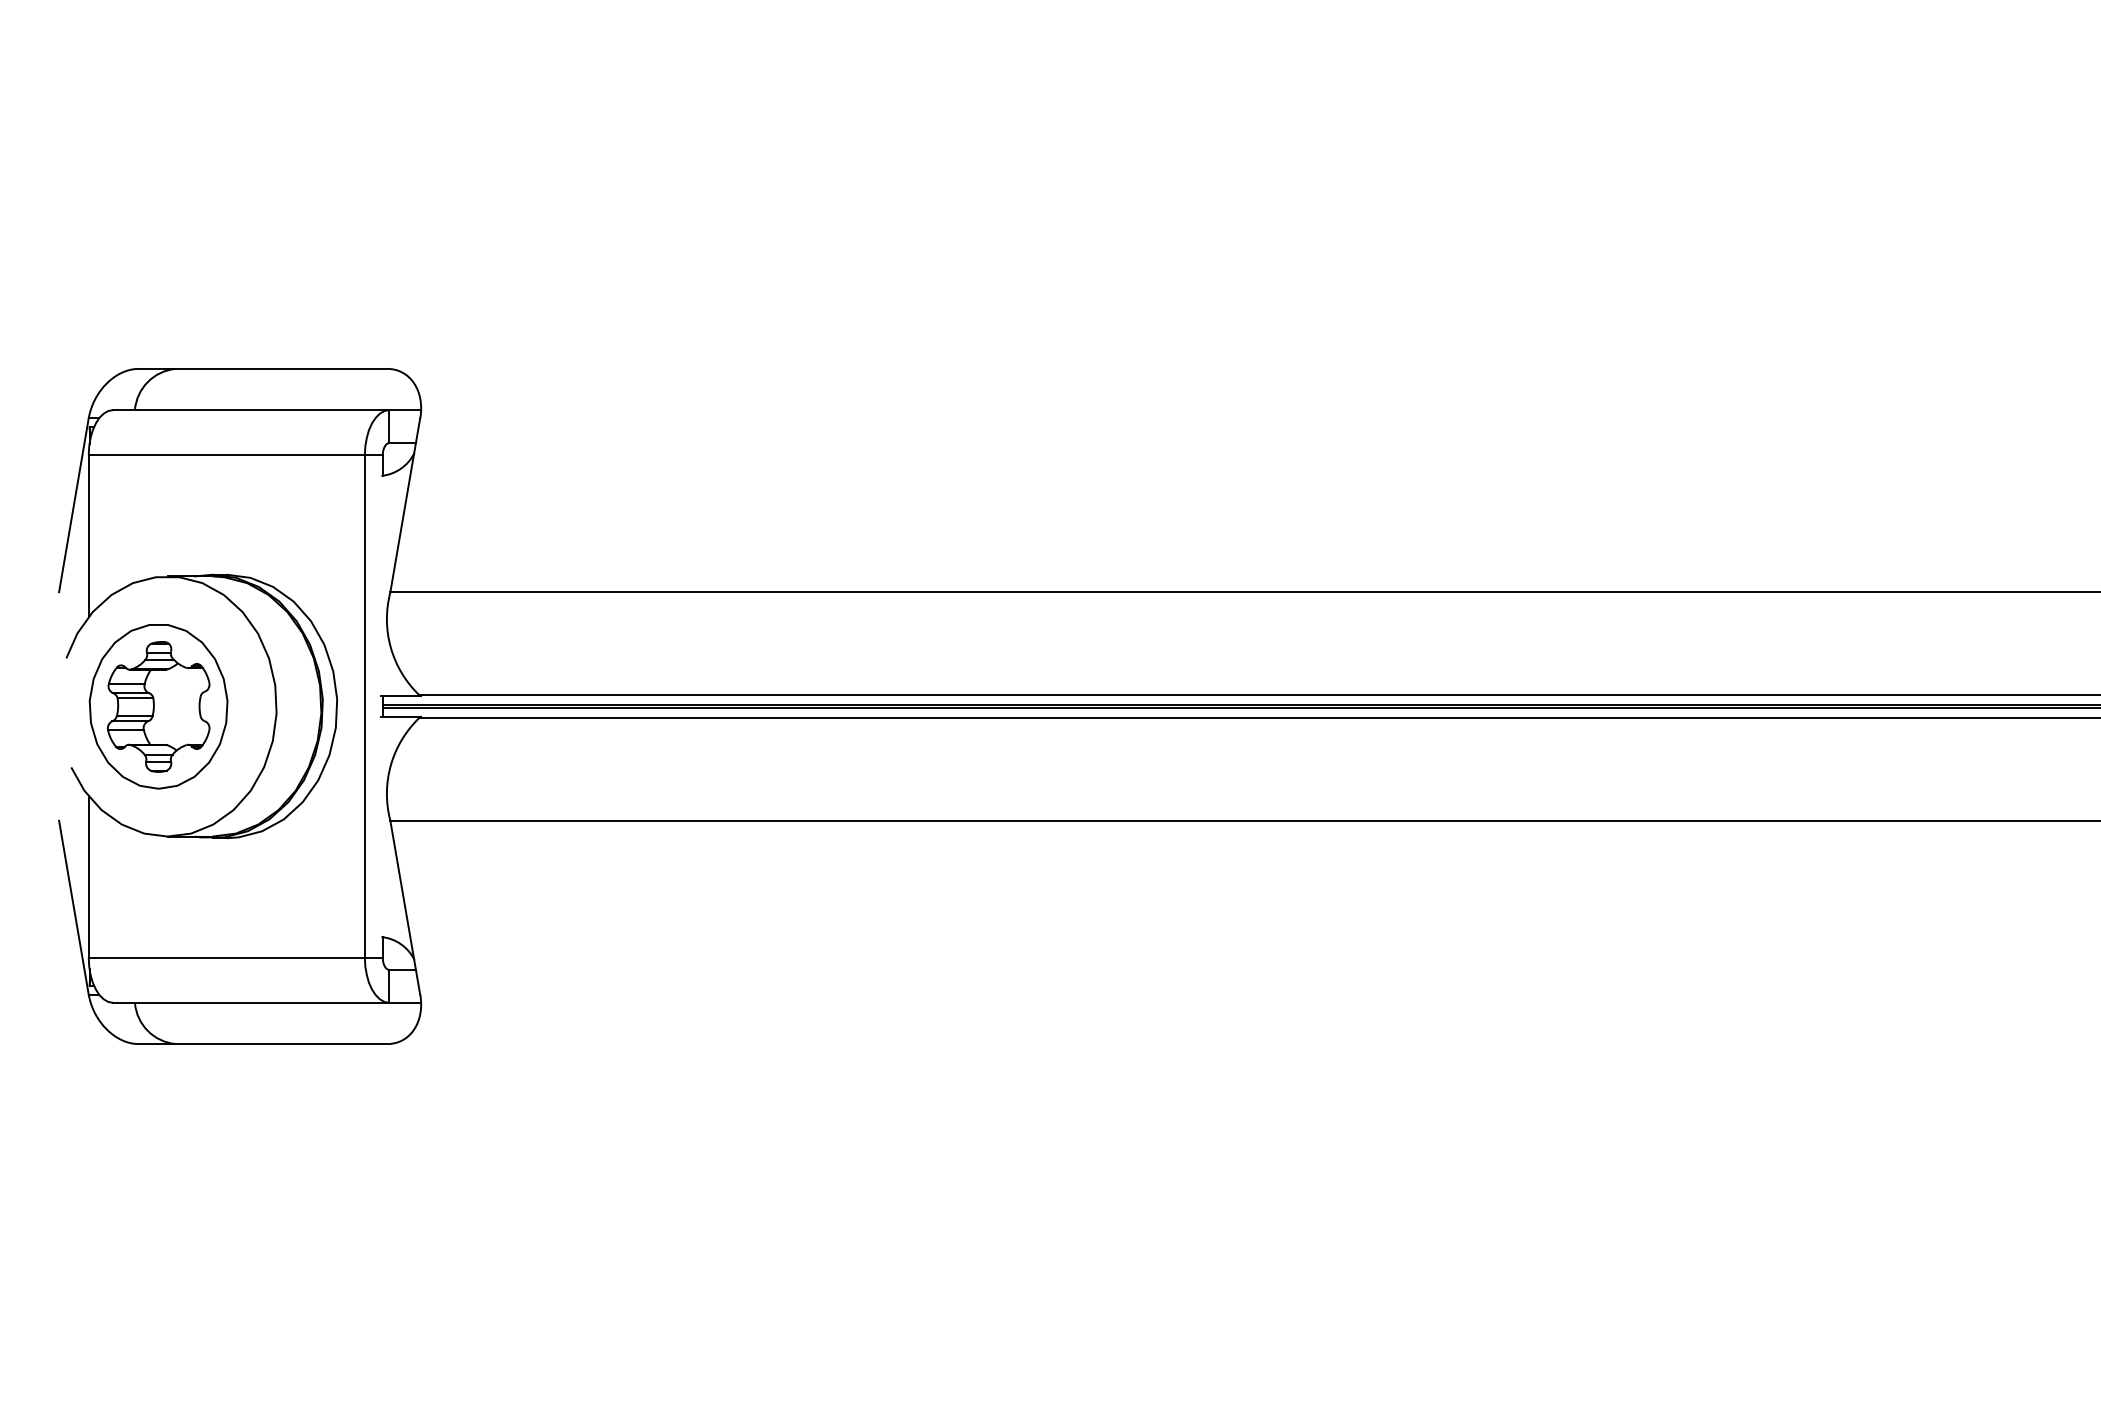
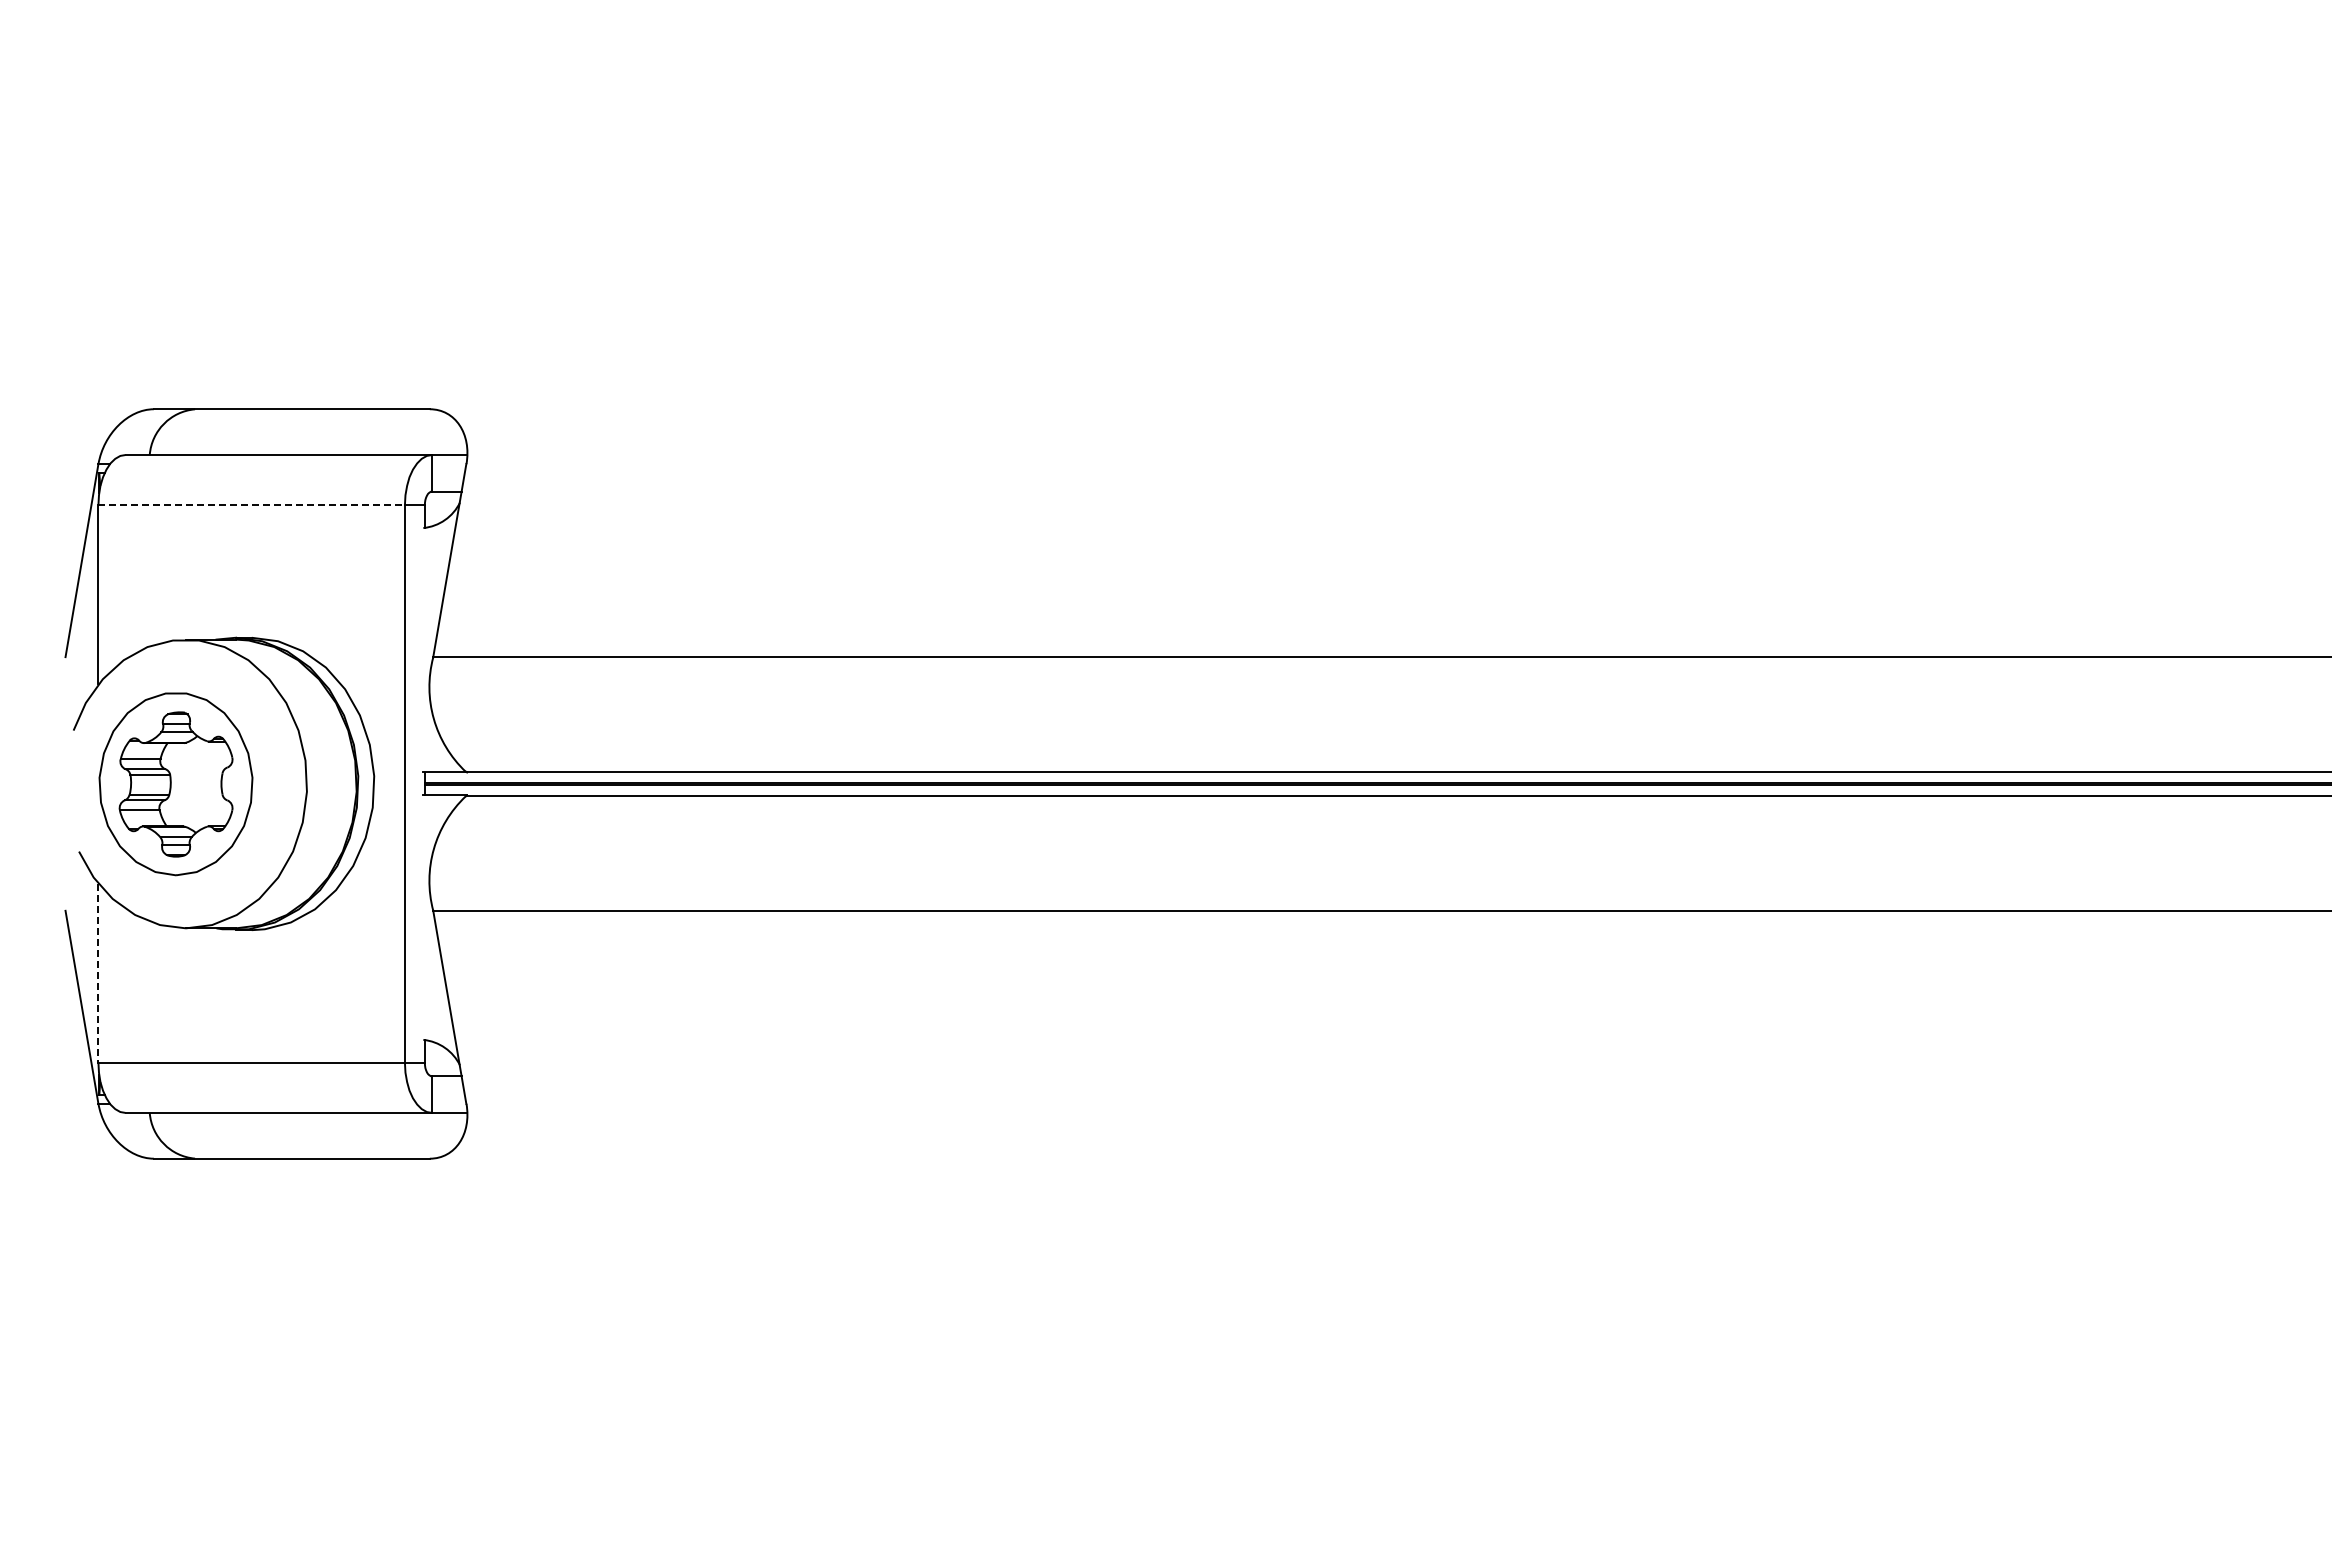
line: (227, 455) -> (252, 505), solid -> dashed
line: (88, 877) -> (98, 973), solid -> dashed

